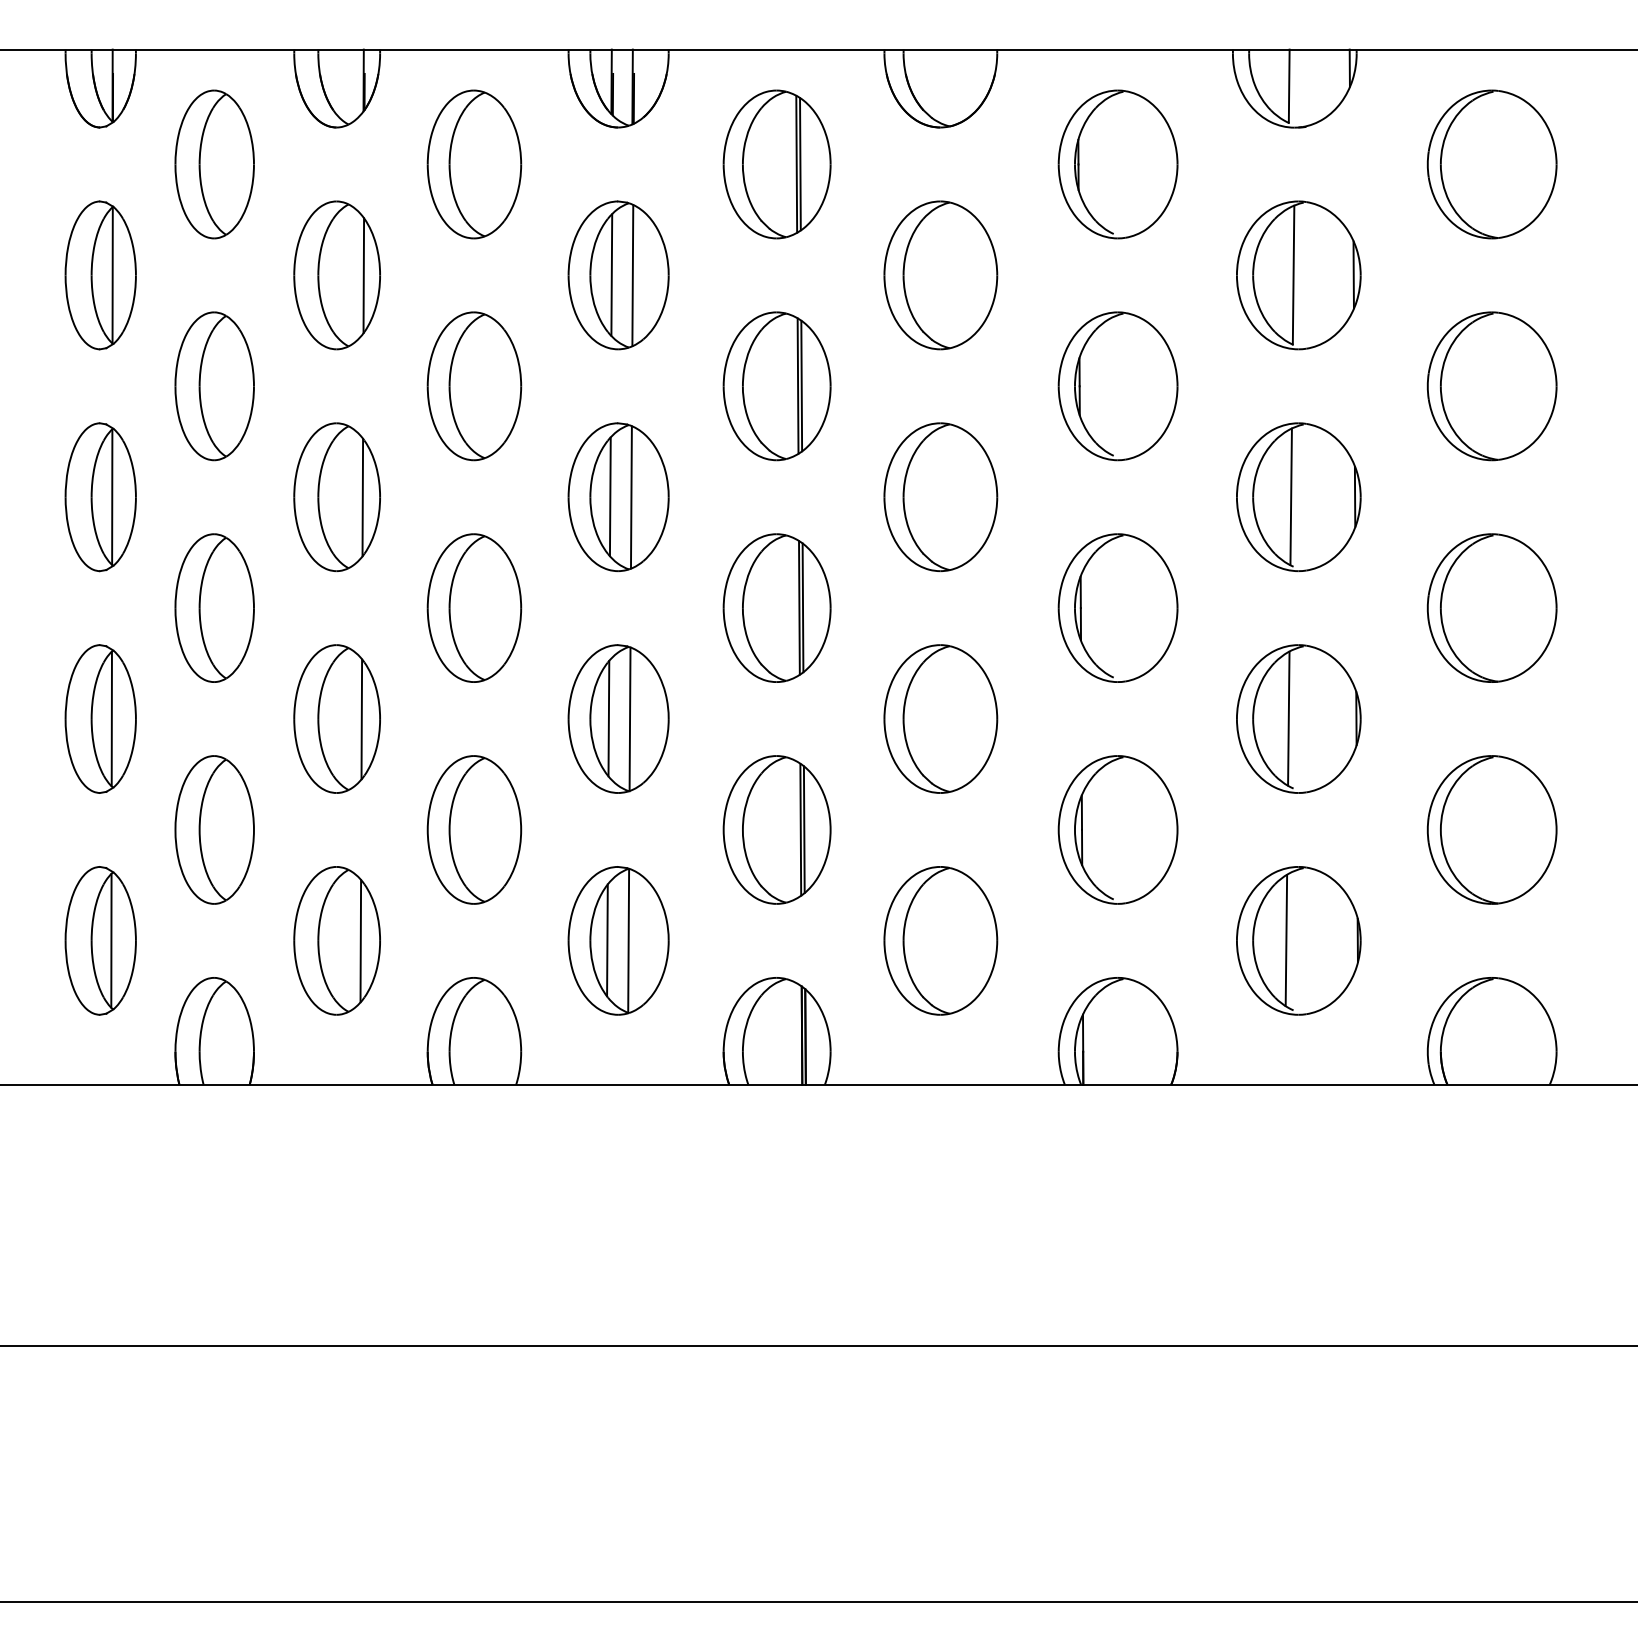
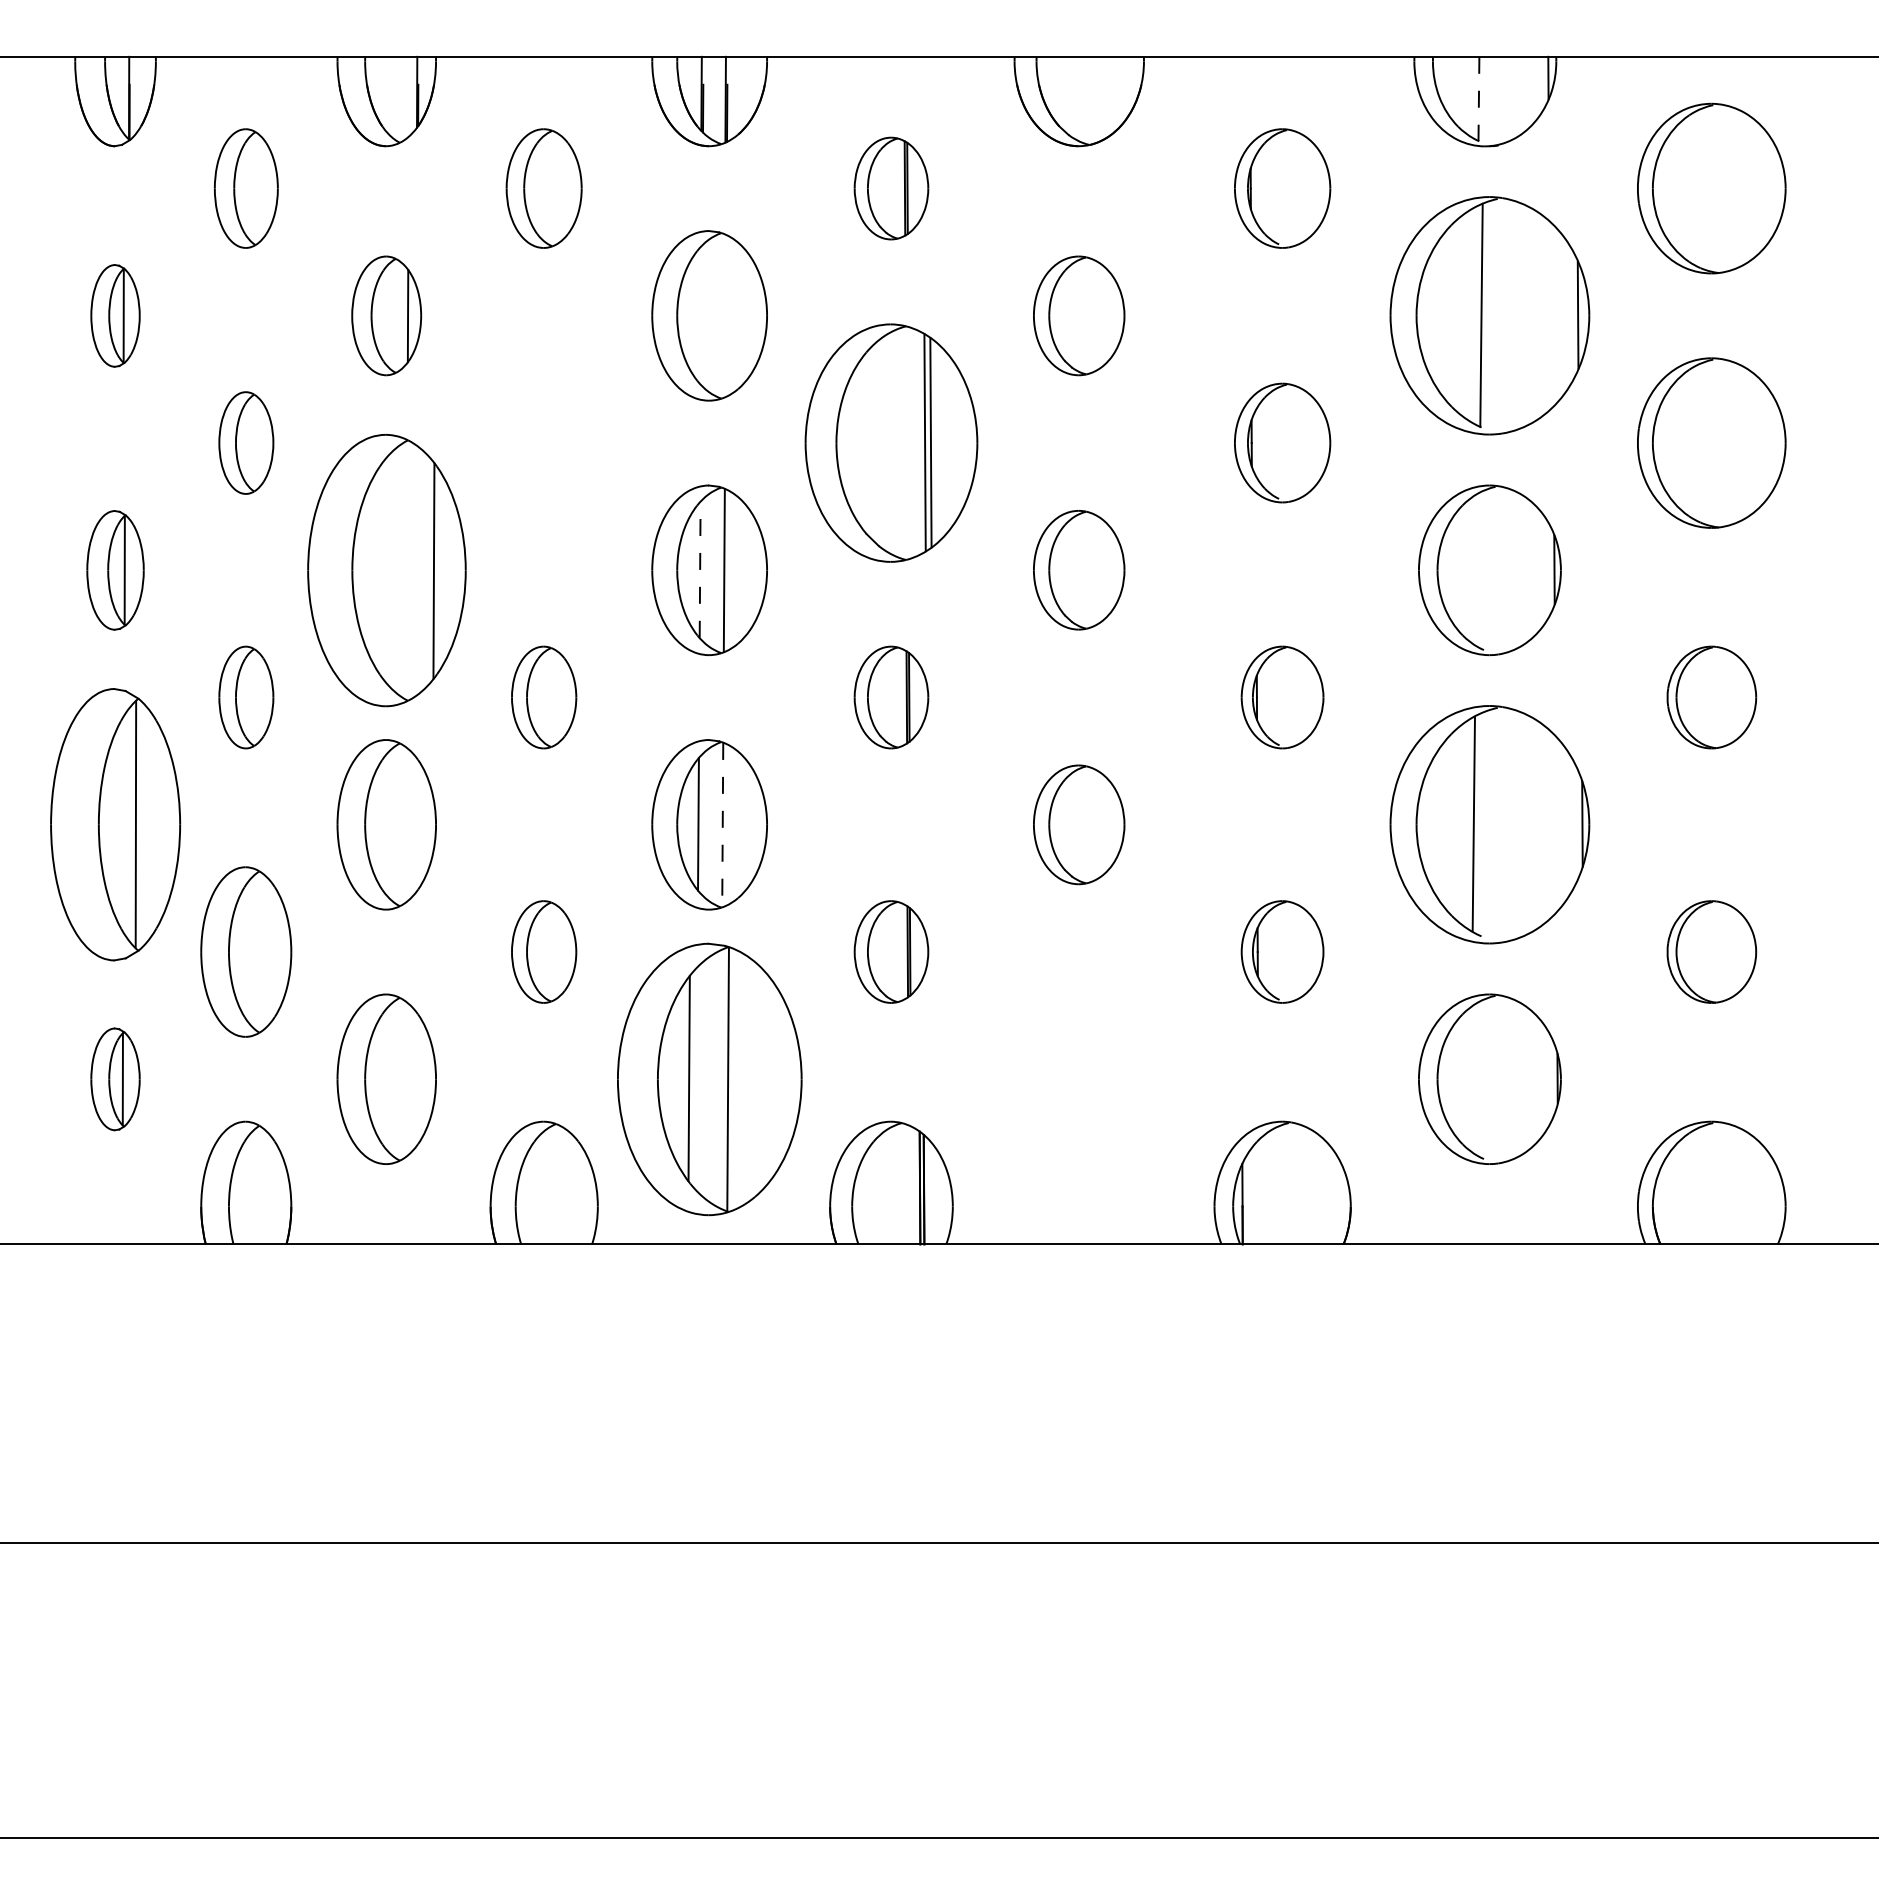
line: (1288, 85) -> (1478, 98), solid -> dashed
part: (214, 164) -> (246, 188), size x0.7
part: (473, 164) -> (543, 188), size x0.7
part: (777, 164) -> (891, 188), size x0.6
part: (1117, 164) -> (1282, 188), size x0.7
part: (100, 275) -> (115, 315), size x0.6
part: (336, 275) -> (386, 315), size x0.7
line: (611, 275) -> (701, 315), removed
line: (632, 275) -> (725, 315), removed
part: (940, 275) -> (1078, 315), size x0.7
part: (1298, 275) -> (1489, 315), size x1.4
part: (214, 385) -> (246, 442), size x0.6
part: (473, 385) -> (543, 442), removed
part: (777, 385) -> (891, 442), size x1.4
part: (1117, 385) -> (1282, 442), size x0.7
part: (336, 496) -> (386, 569), size x1.6
line: (610, 496) -> (700, 569), solid -> dashed
part: (940, 496) -> (1078, 569), size x0.7
line: (1291, 496) -> (1481, 569), removed
part: (100, 497) -> (115, 570), size x0.7
part: (214, 608) -> (246, 697), size x0.6
part: (473, 608) -> (543, 697), size x0.6
part: (777, 608) -> (891, 697), size x0.6
part: (1117, 608) -> (1282, 697), size x0.6
part: (1491, 608) -> (1711, 697), size x0.6
part: (100, 718) -> (115, 824), size x1.6
line: (361, 718) -> (414, 824), removed
part: (940, 718) -> (1078, 824), size x0.7
part: (1298, 718) -> (1489, 824), size x1.4
line: (629, 719) -> (722, 825), solid -> dashed
part: (473, 829) -> (543, 951), size x0.6
part: (777, 829) -> (891, 951), size x0.6
part: (1117, 829) -> (1282, 951), size x0.6
part: (1491, 829) -> (1711, 951), size x0.6
part: (618, 940) -> (709, 1078), size x1.6
part: (940, 940) -> (1078, 1078), removed
line: (1286, 940) -> (1475, 1078), removed
part: (100, 941) -> (115, 1079), size x0.6
line: (360, 941) -> (413, 1079), removed

